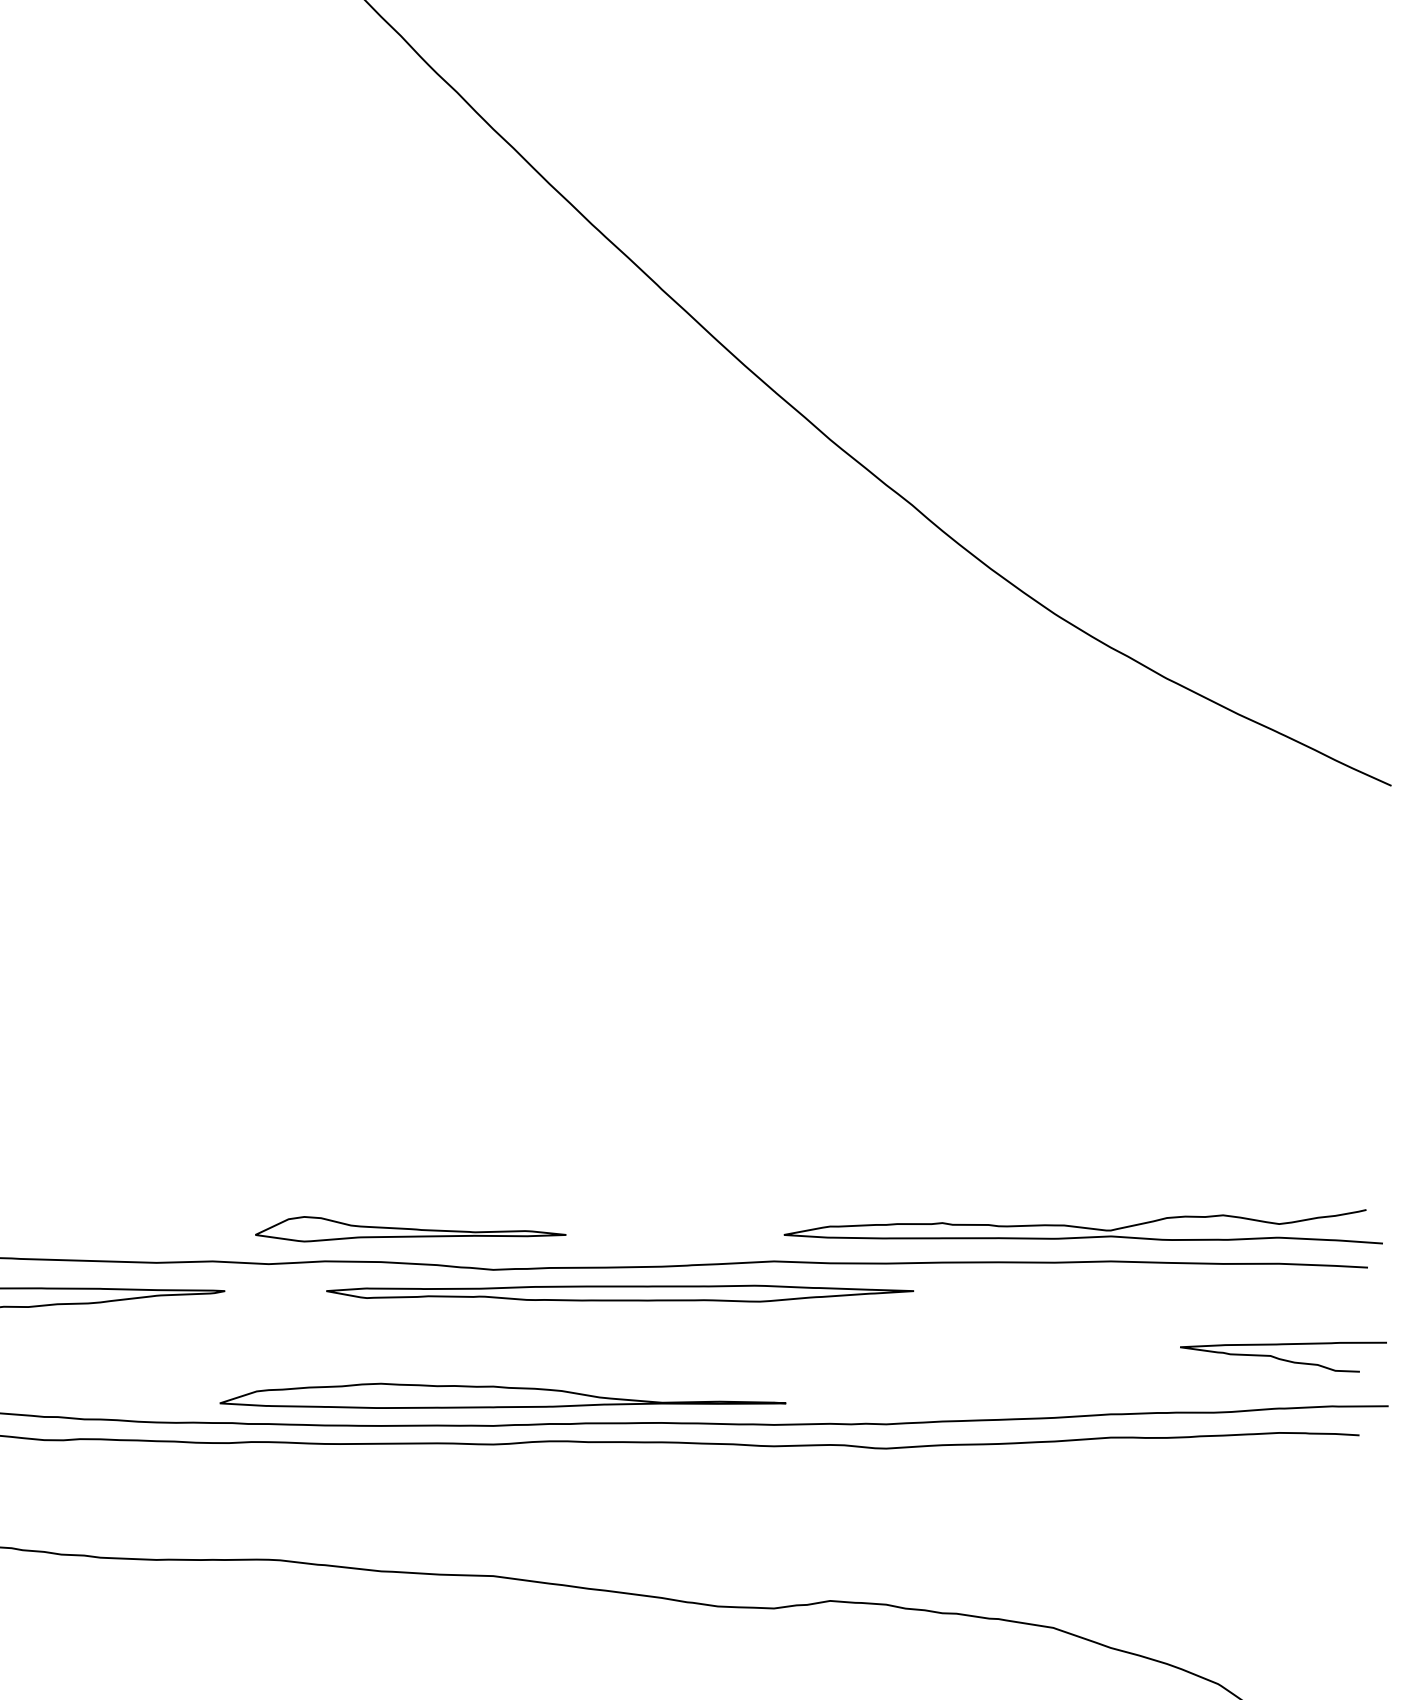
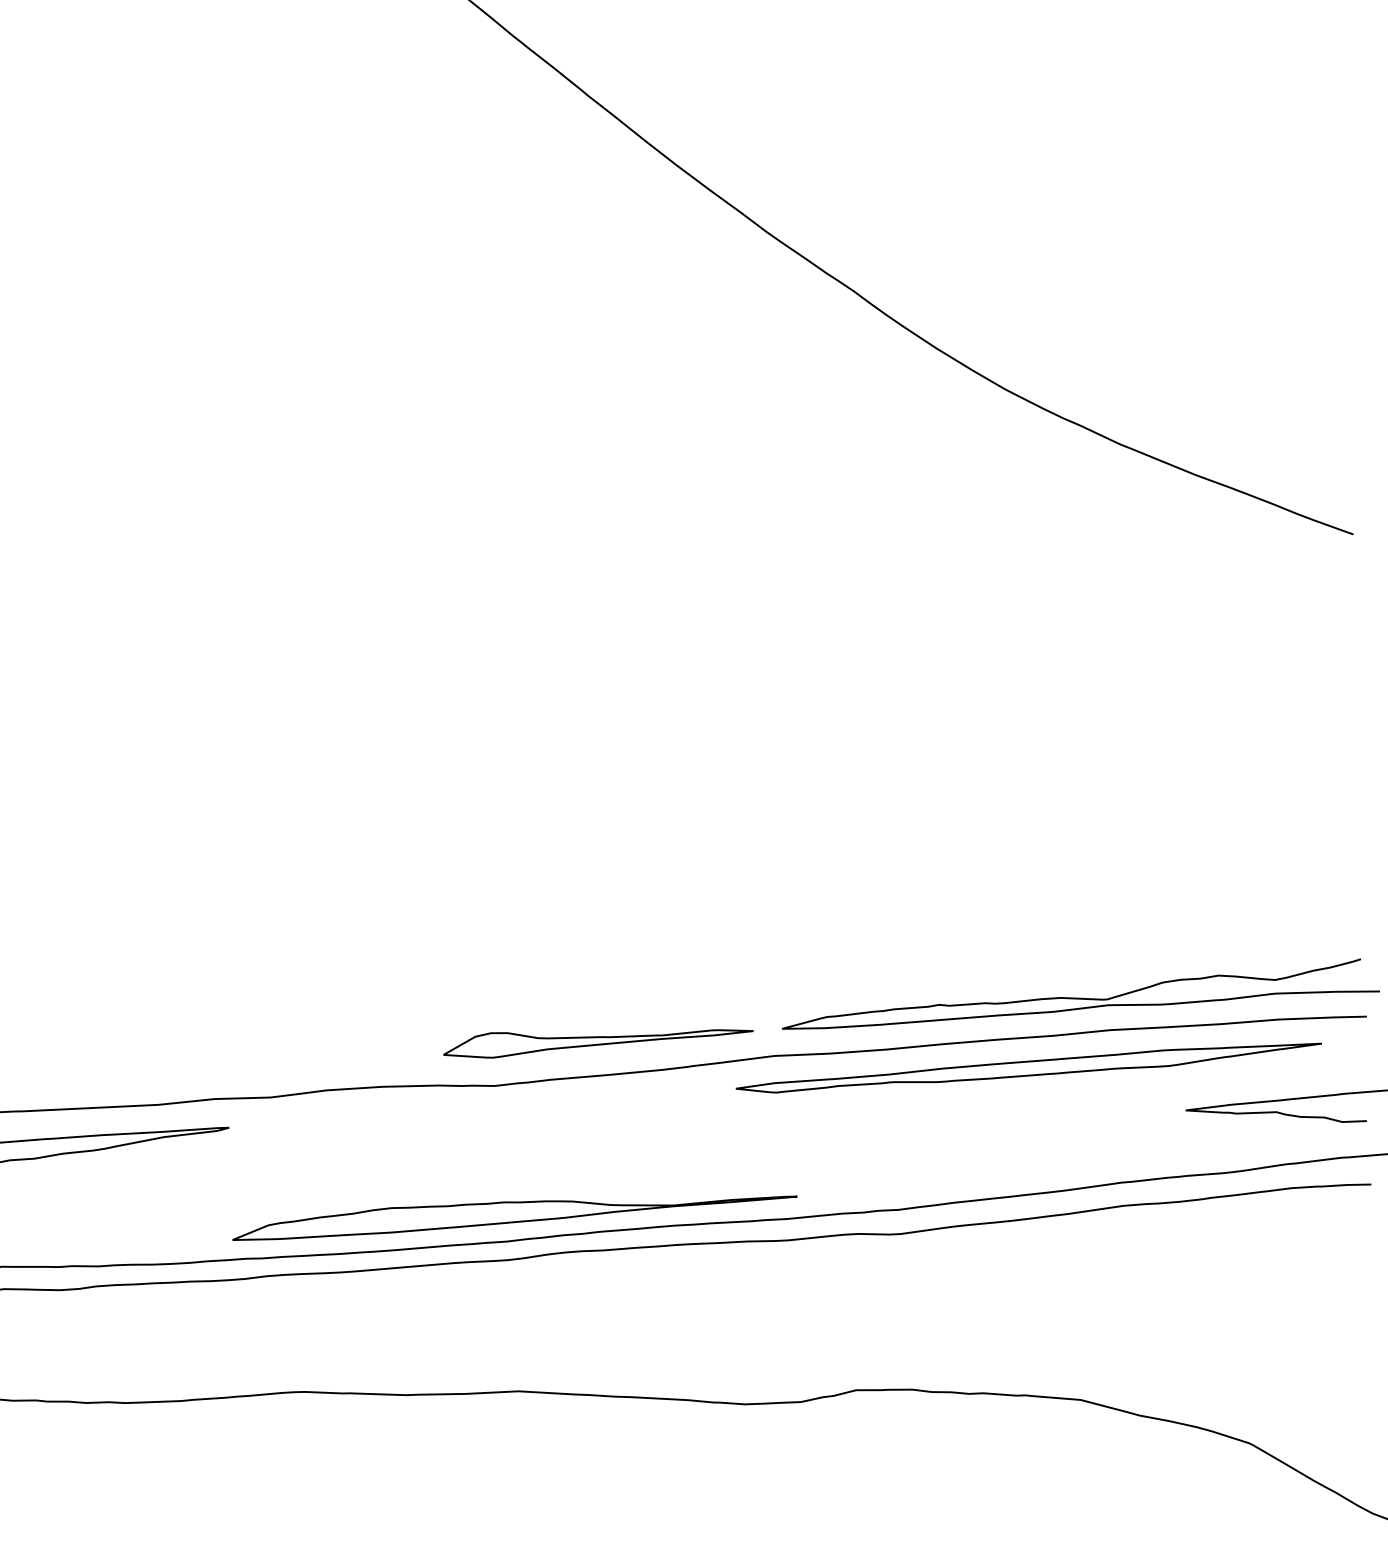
part: (410, 1229) -> (597, 1037), moved
part: (620, 1293) -> (1029, 1068), moved

